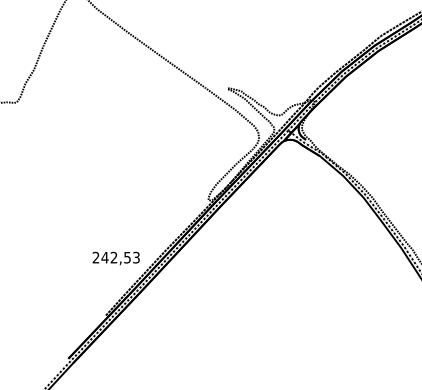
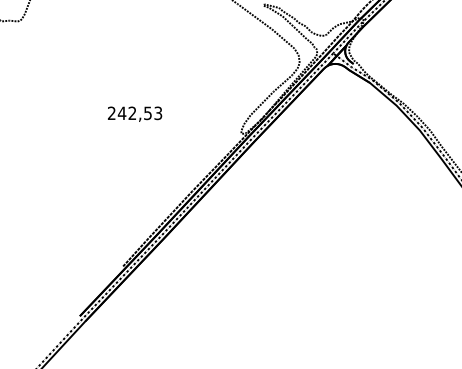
text: (115, 258) -> (134, 114), moved

